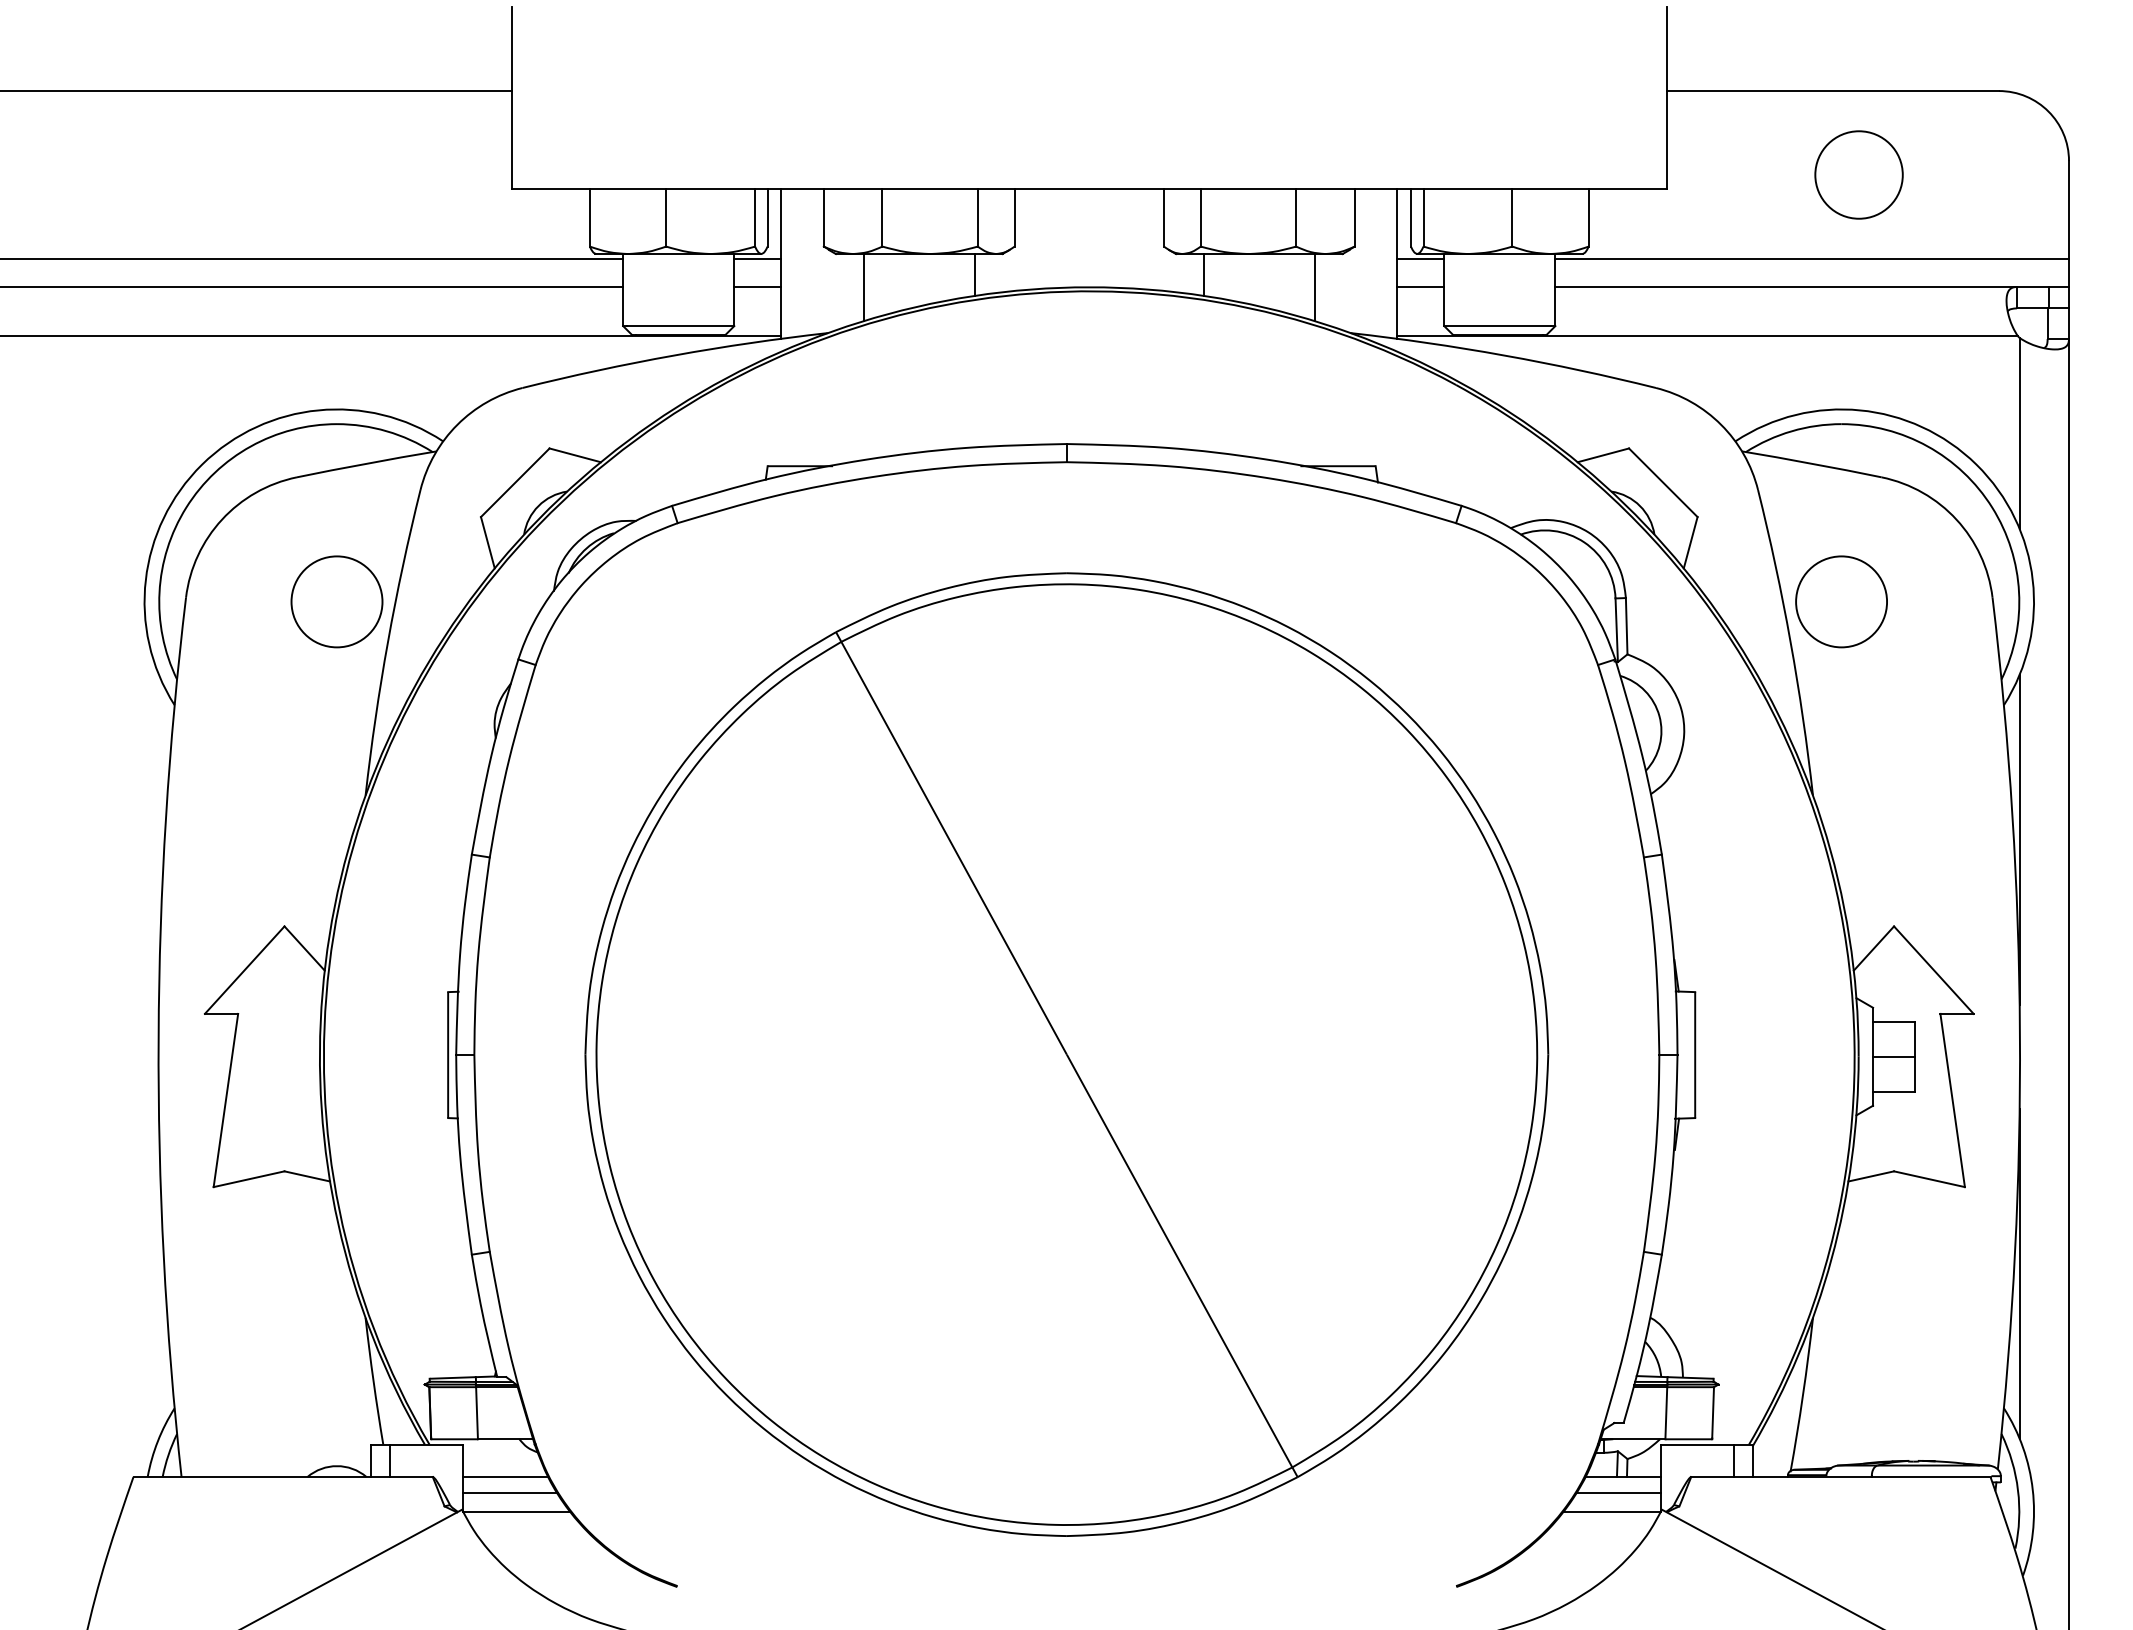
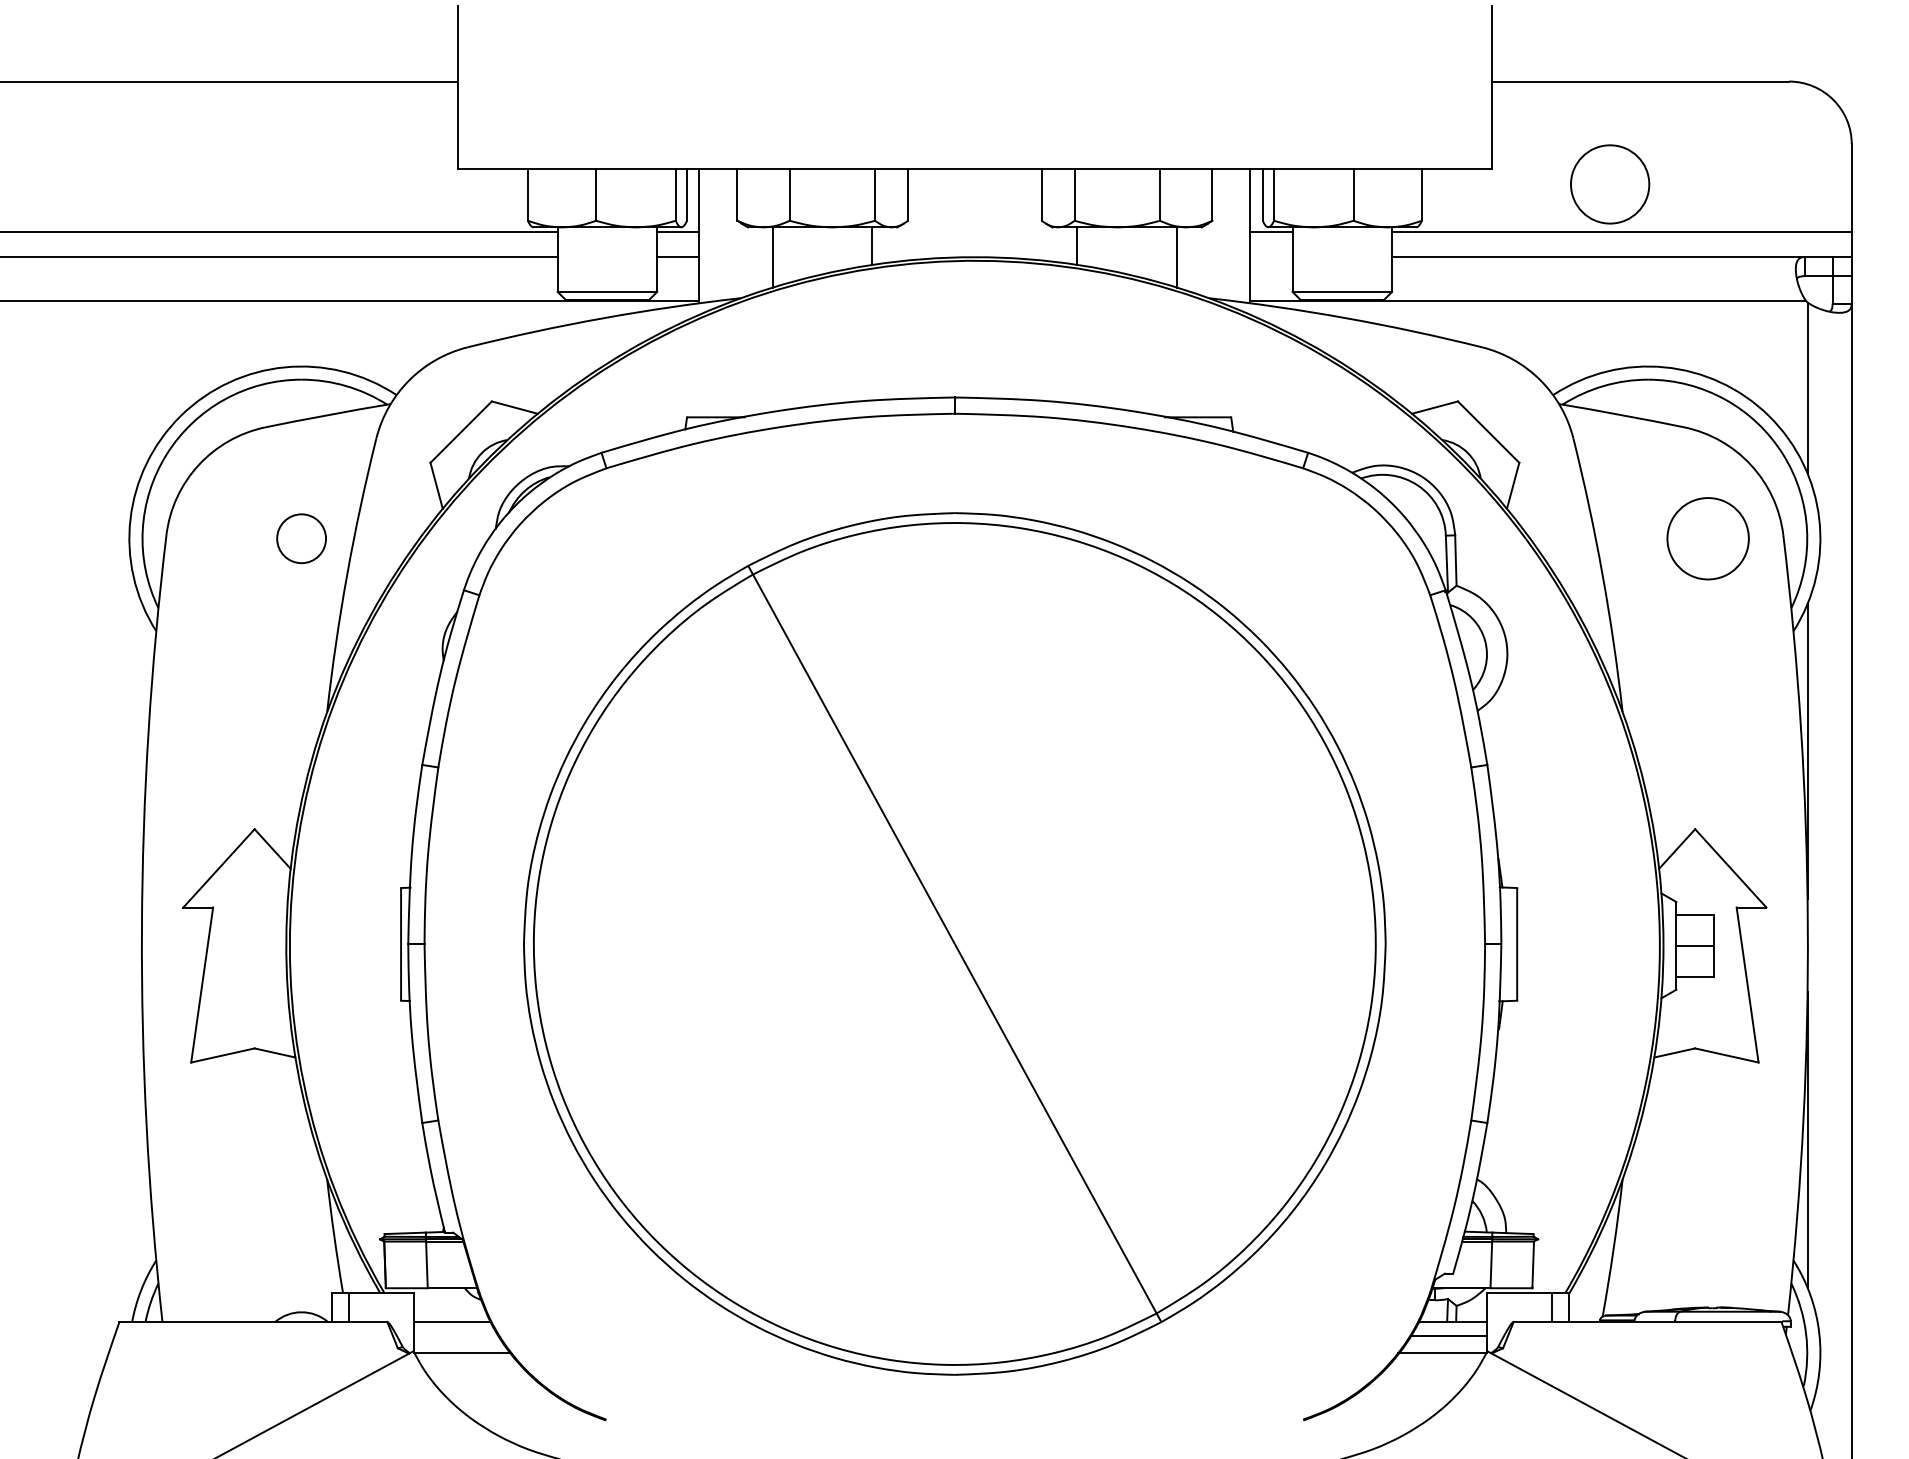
circle: (1858, 174) -> (1609, 183), moved
line: (1420, 286) -> (1271, 256), removed
circle: (336, 601) -> (301, 538), size x0.6
circle: (1841, 601) -> (1708, 538), moved
line: (510, 1493) -> (456, 1336), removed

